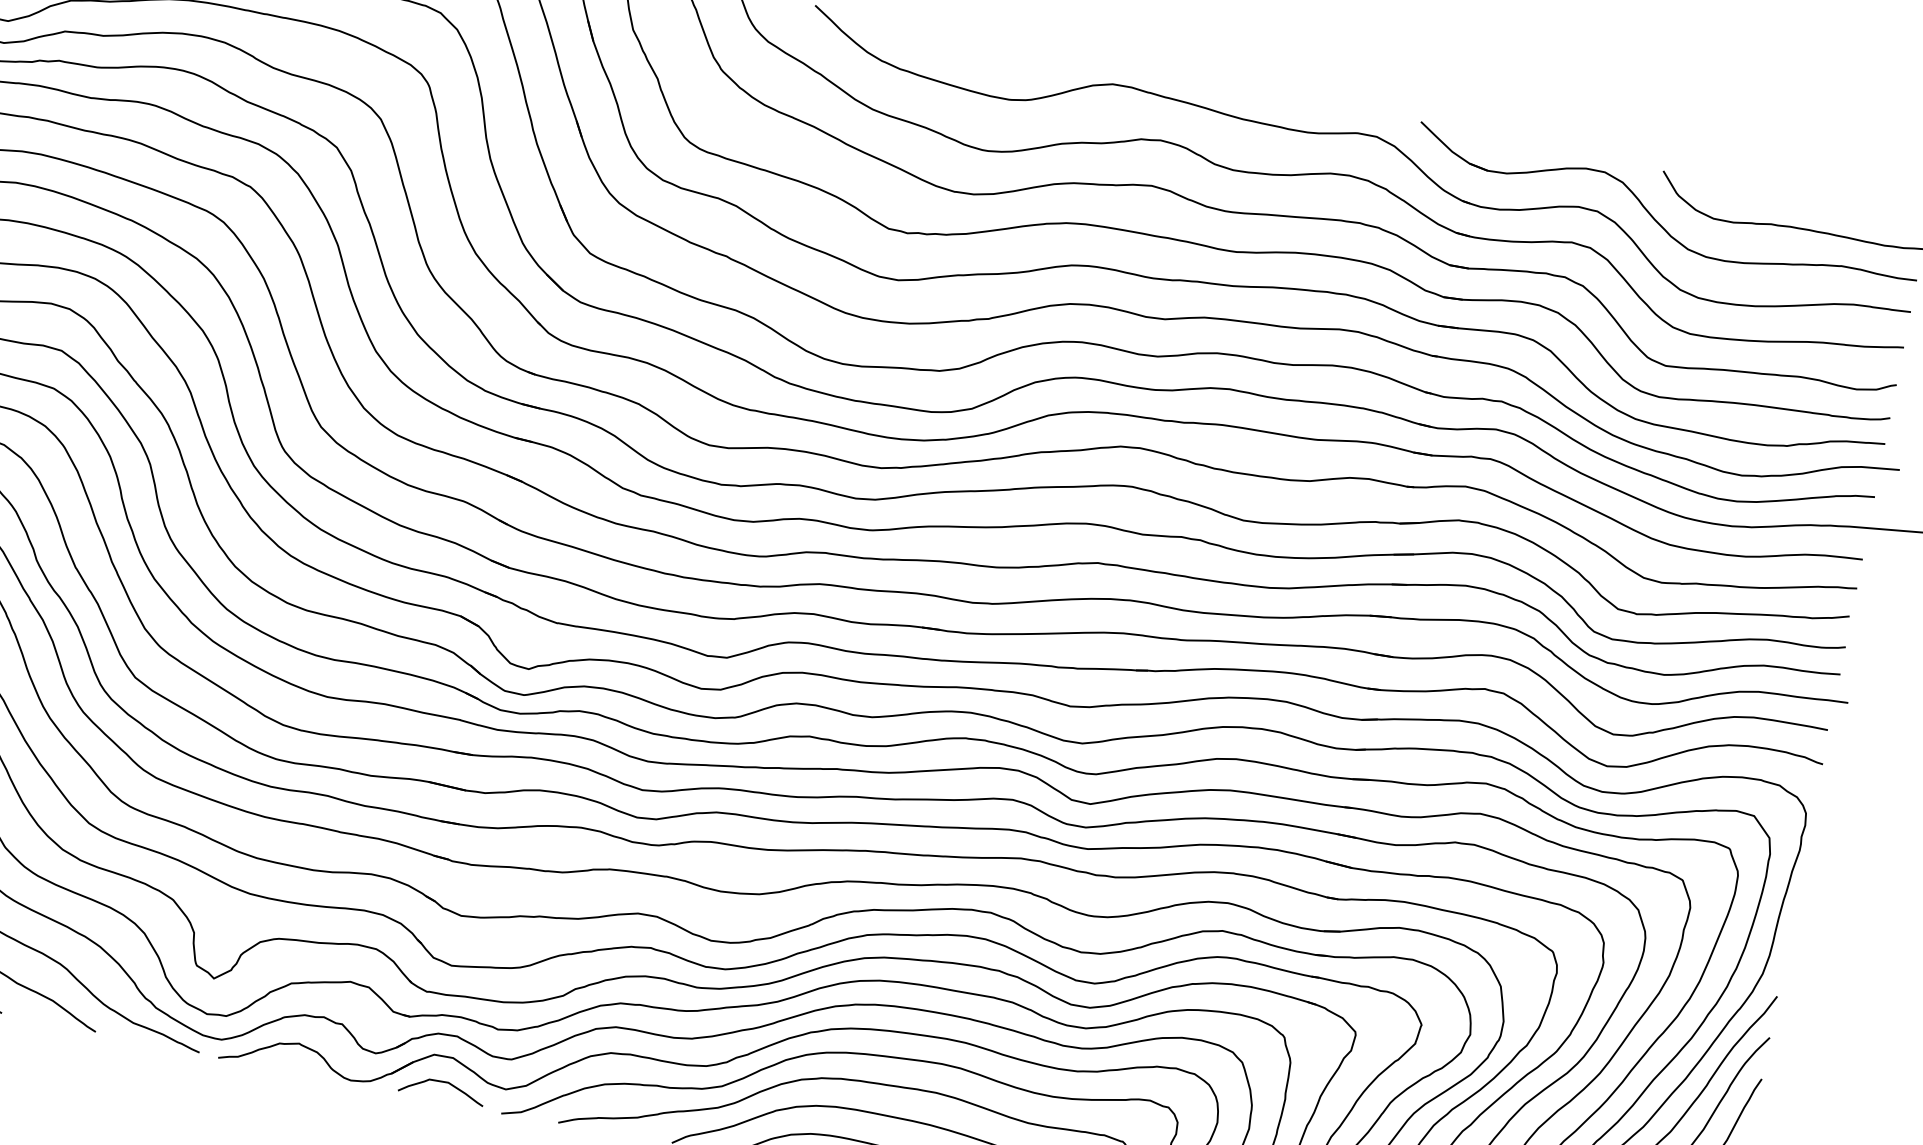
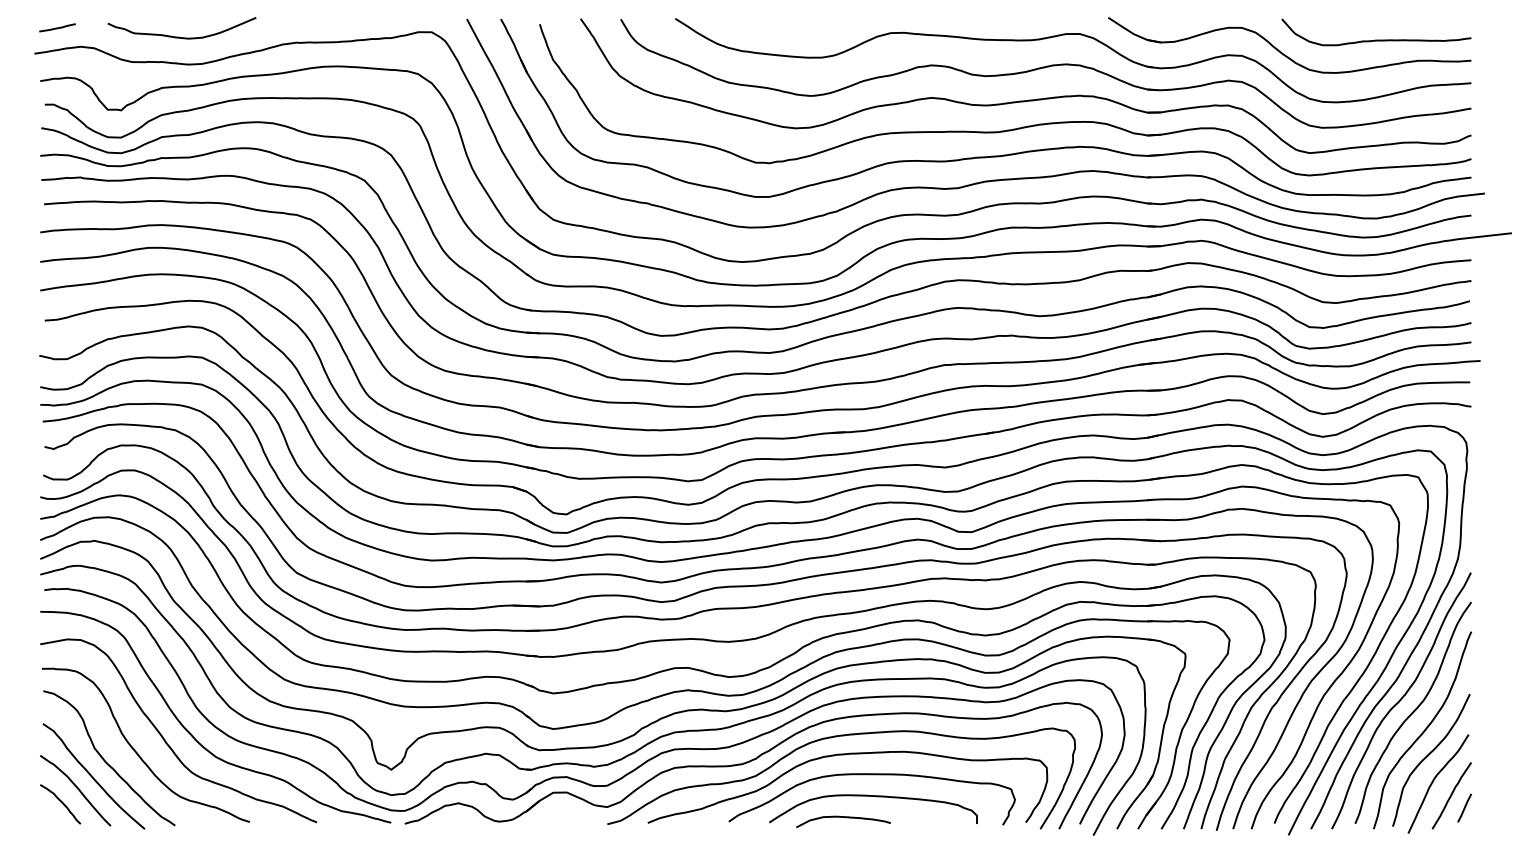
curve: (442, 1083) -> (562, 811), removed

